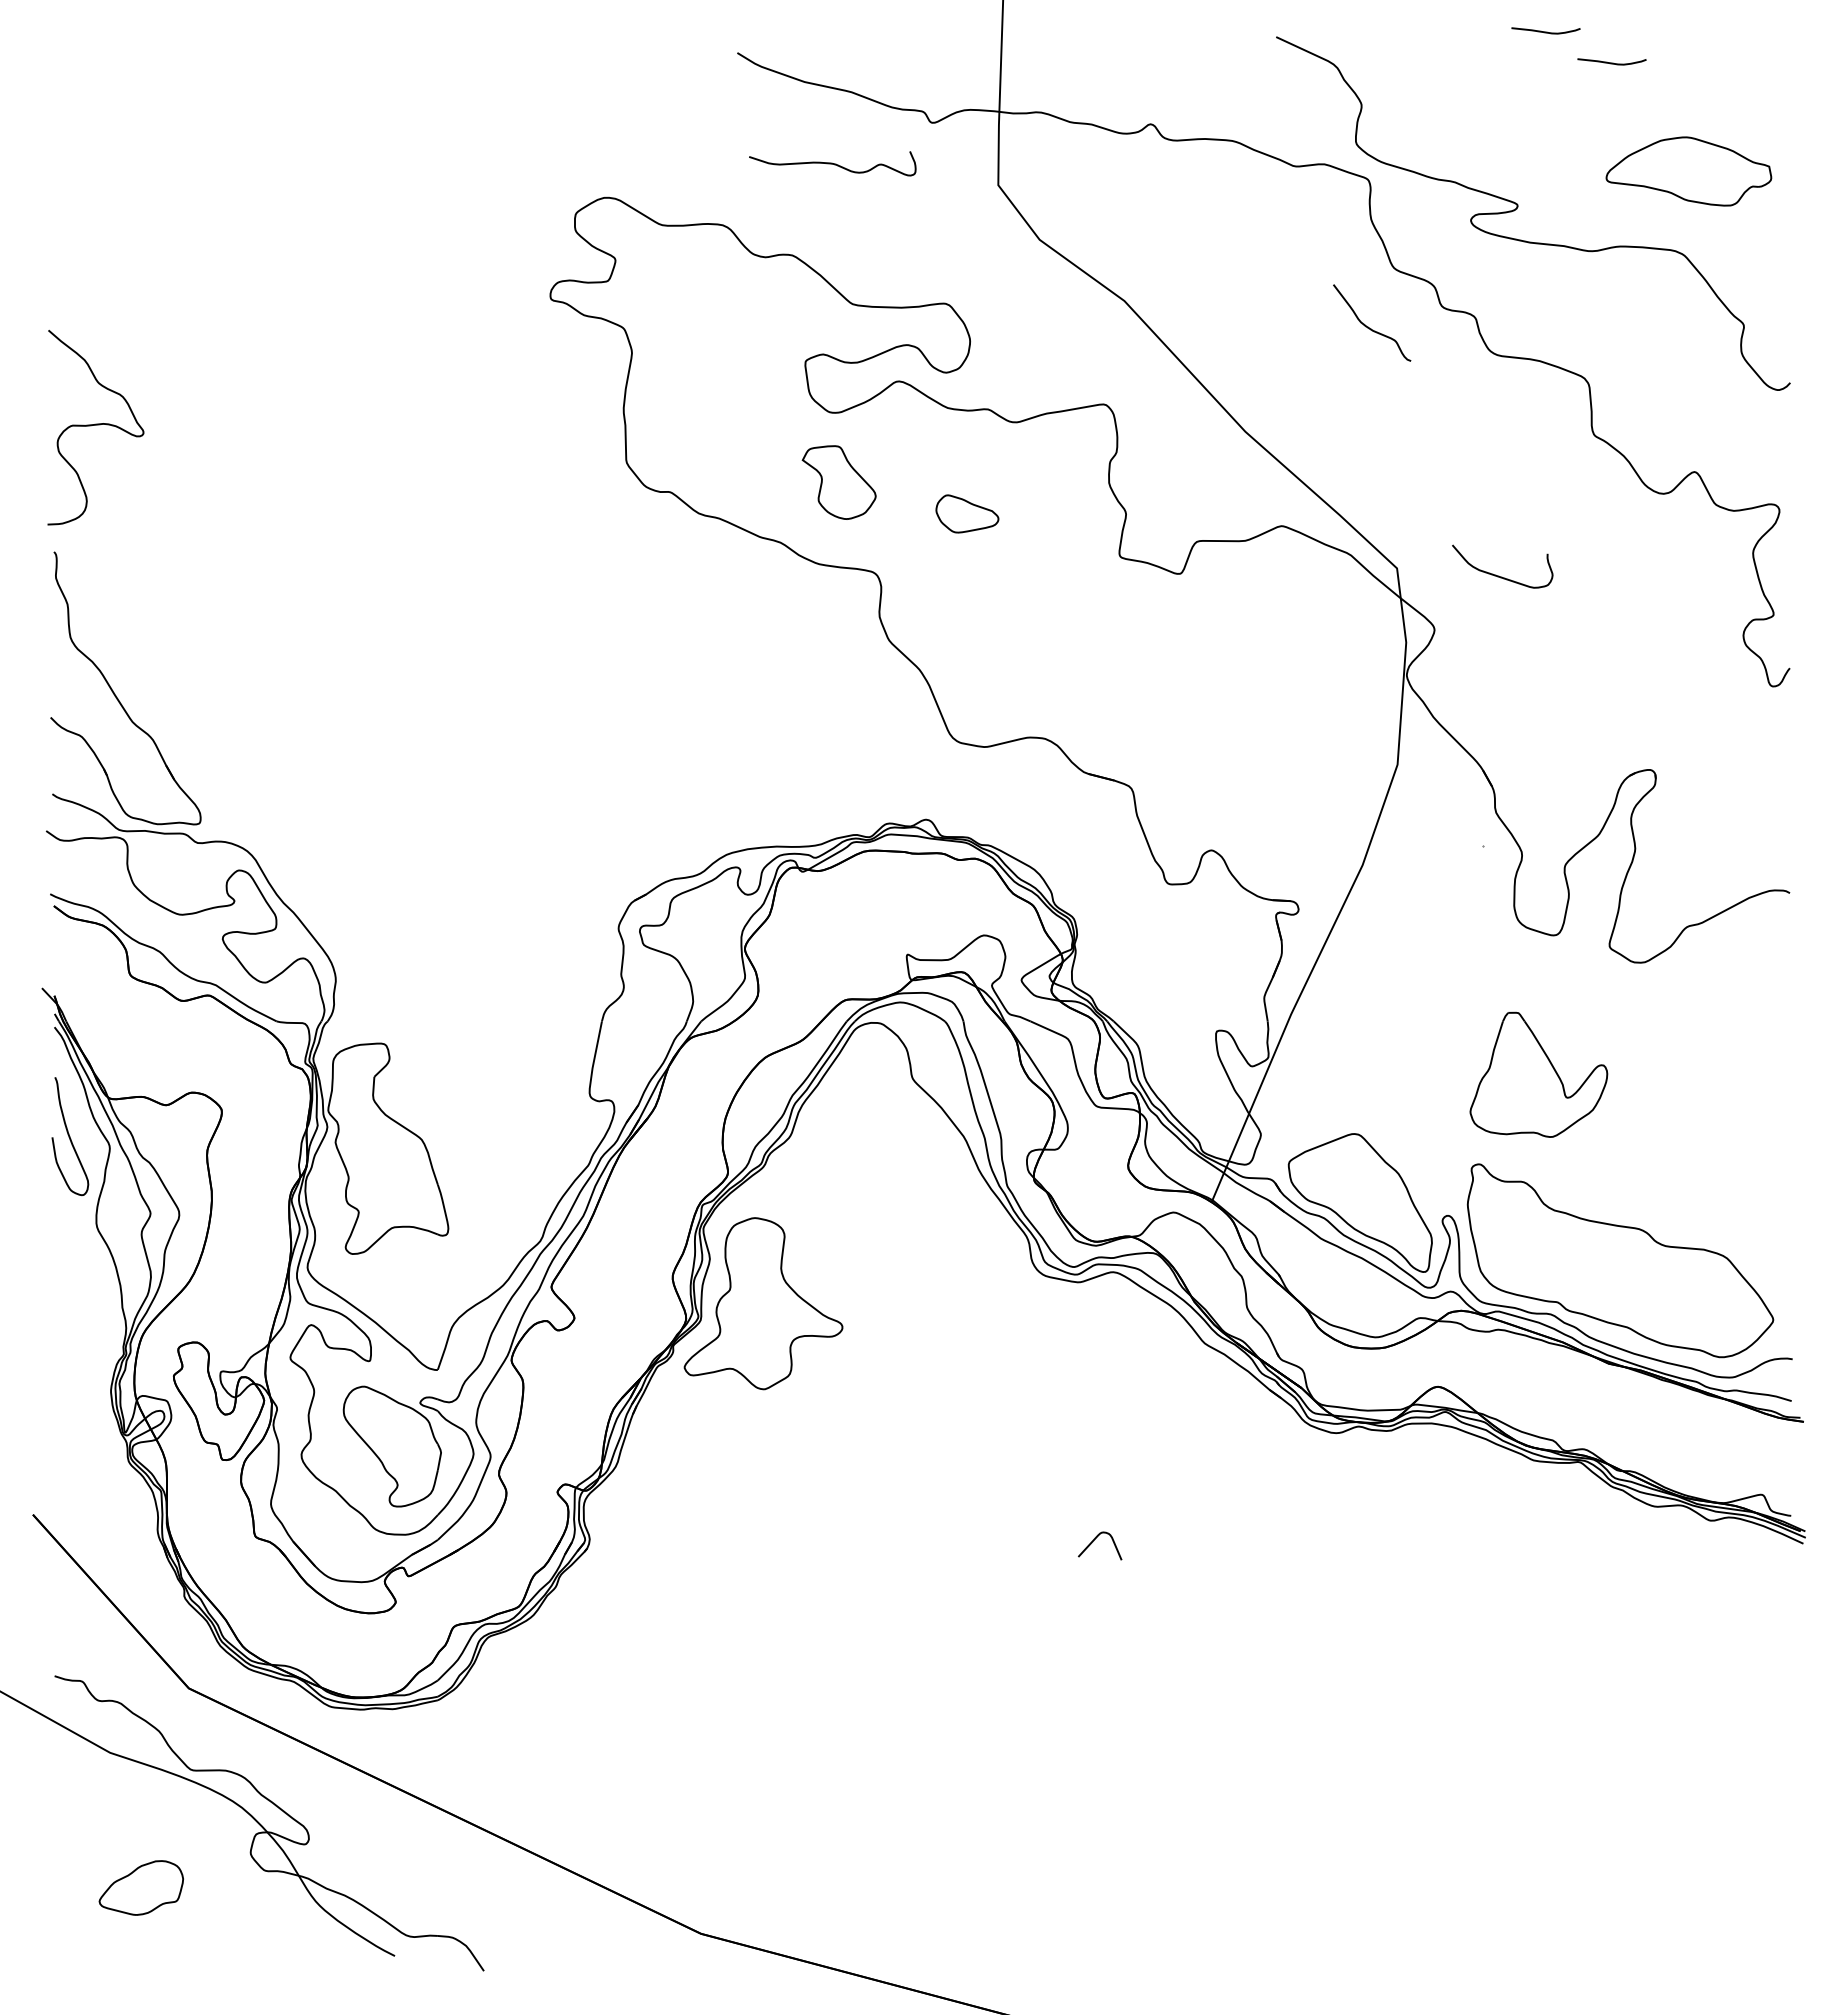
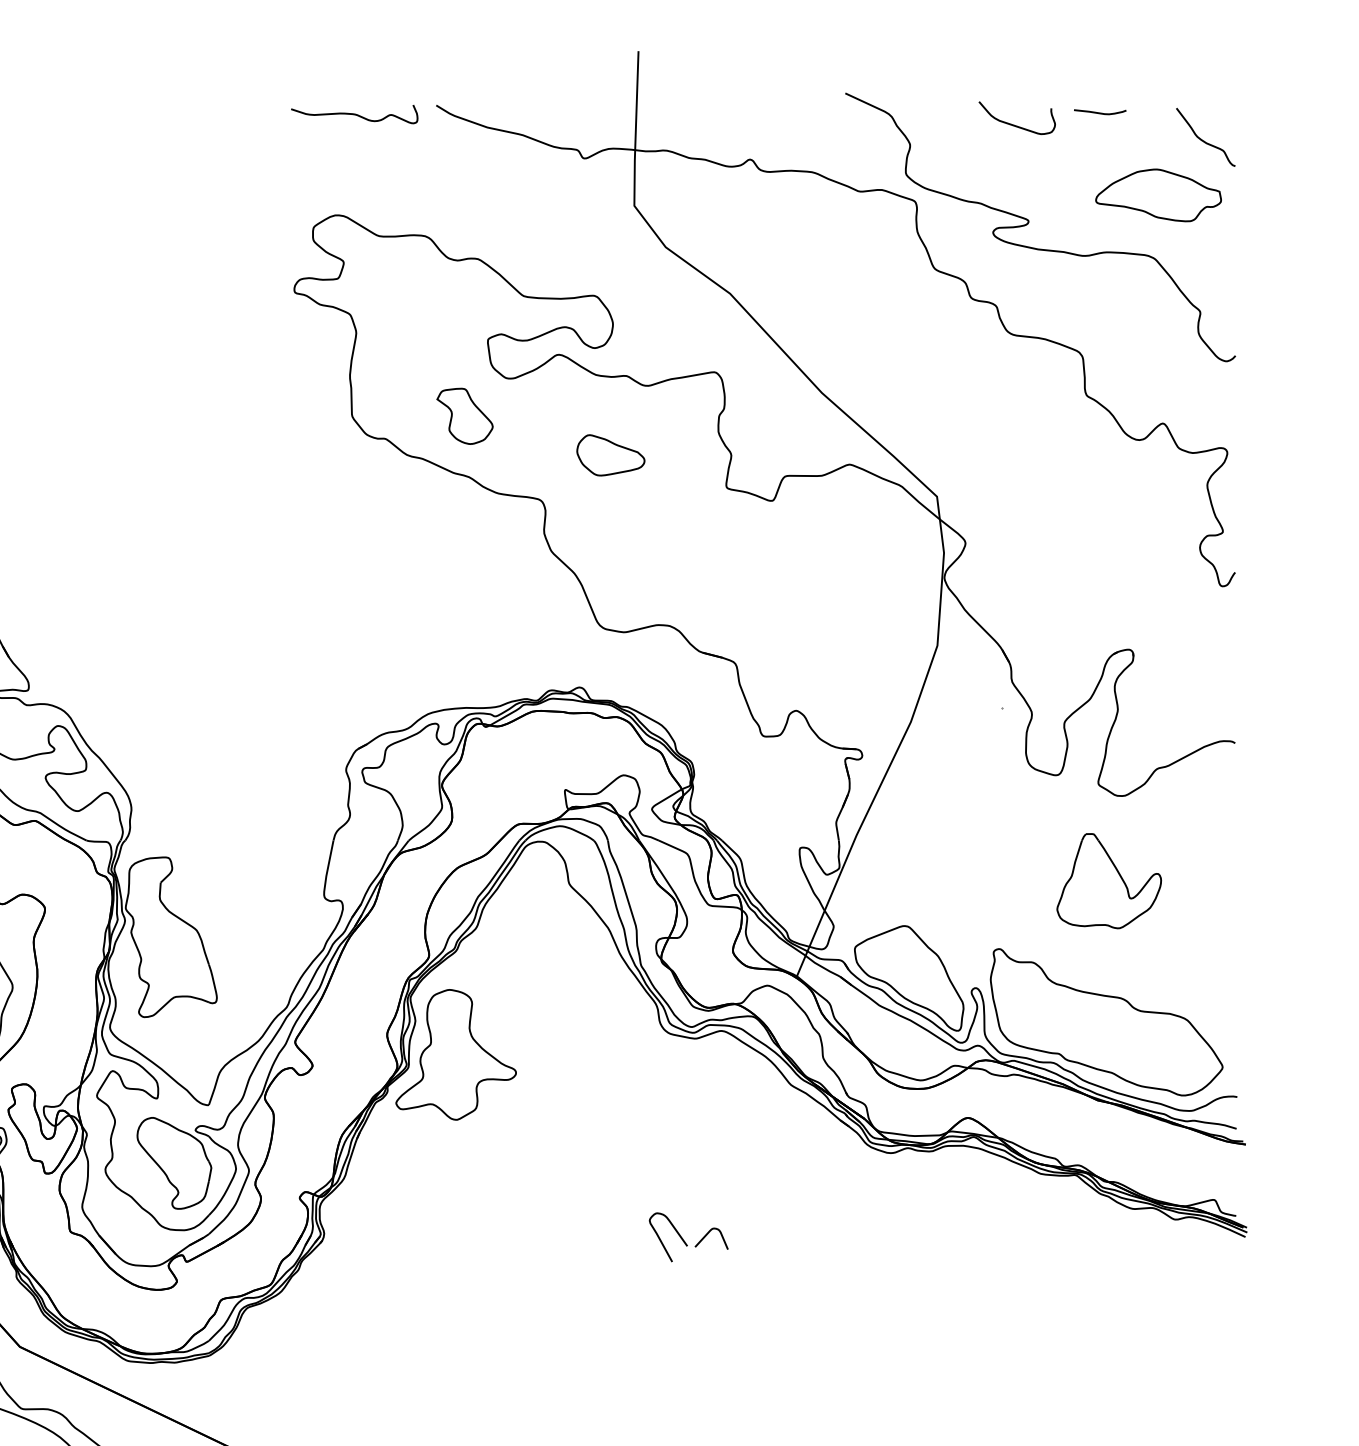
curve: (1545, 31) -> (1049, 89), removed
curve: (832, 163) -> (354, 114), moved
curve: (1368, 326) -> (1203, 140), moved
part: (838, 482) -> (464, 416), moved
part: (967, 513) -> (610, 455), size x1.43
curve: (1499, 575) -> (1014, 124), moved
part: (1538, 1074) -> (1108, 880), moved
curve: (1033, 1547) -> (661, 1239), added

